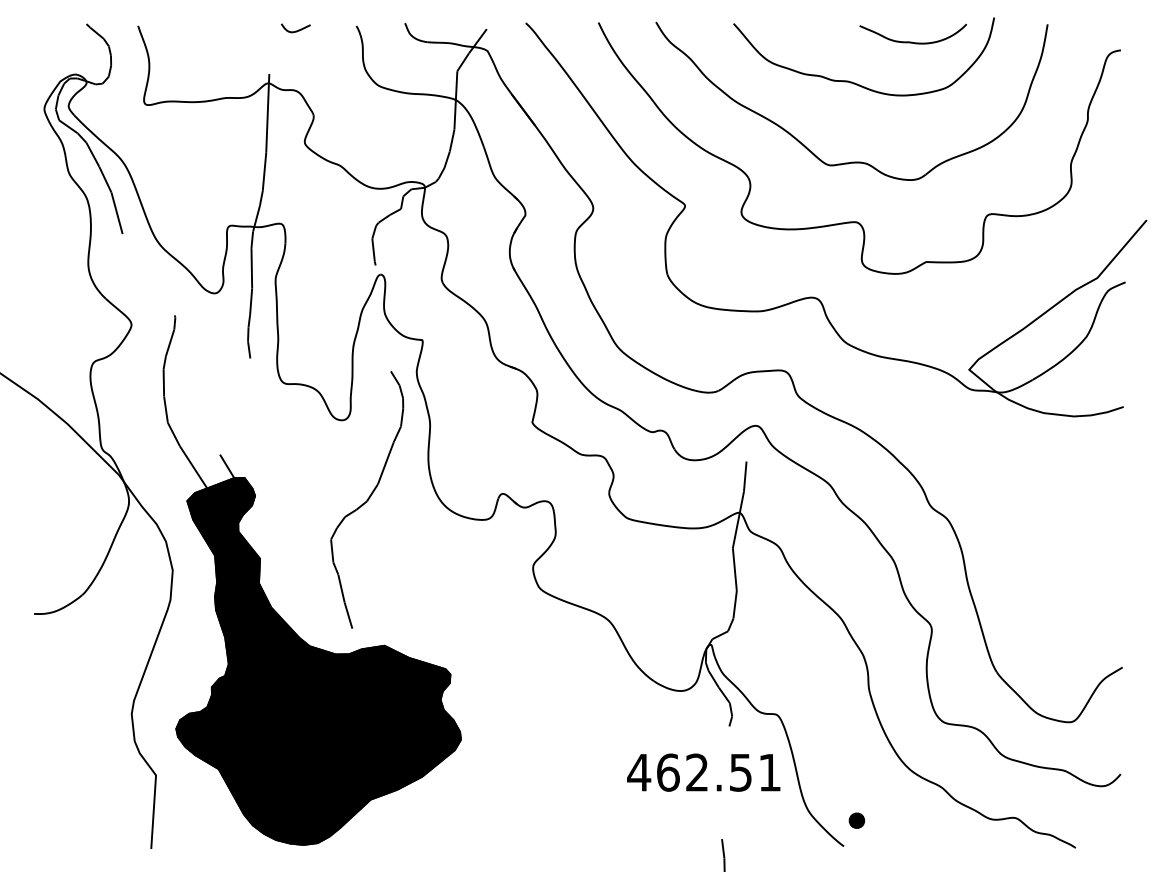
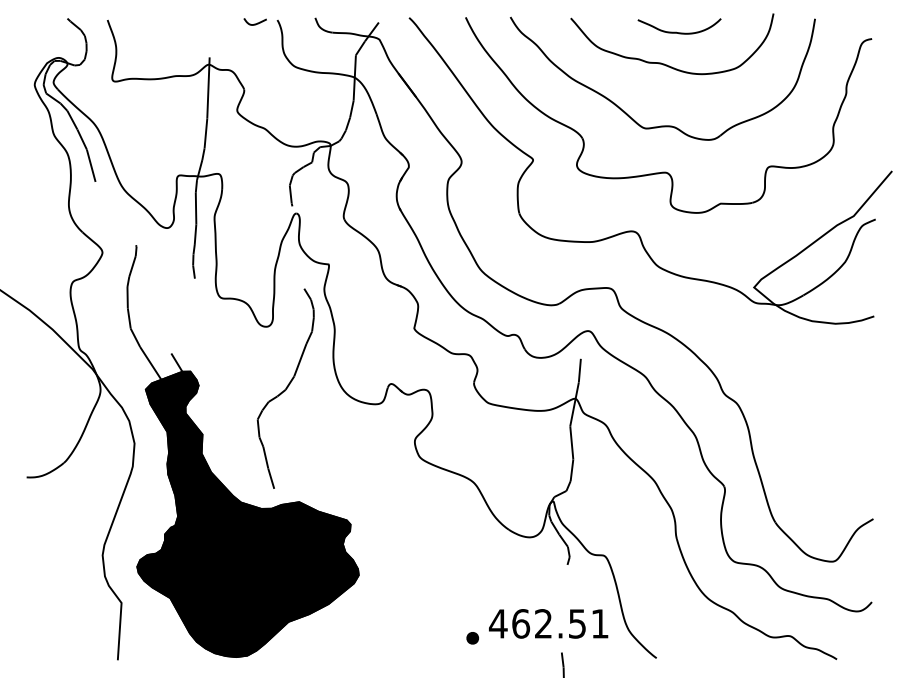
curve: (294, 30) -> (254, 23), moved
curve: (909, 40) -> (676, 31), moved
text: (703, 772) -> (548, 623), moved
part: (856, 821) -> (472, 638), moved

